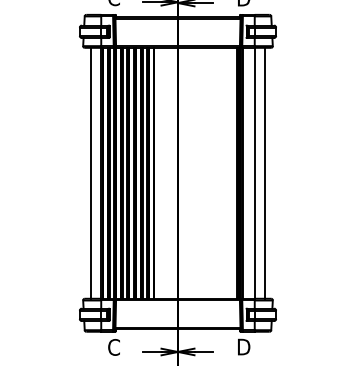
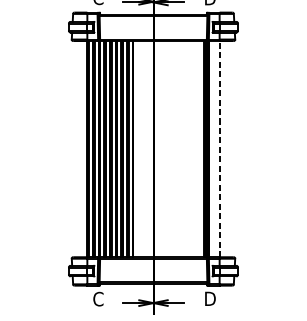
line: (91, 172) -> (78, 148), removed
line: (254, 172) -> (219, 148), solid -> dashed
line: (264, 172) -> (228, 148), removed

